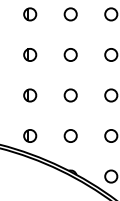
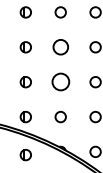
circle: (70, 55) -> (60, 47), size x1.4
circle: (70, 95) -> (60, 82), size x1.6
part: (29, 180) -> (25, 155), added

